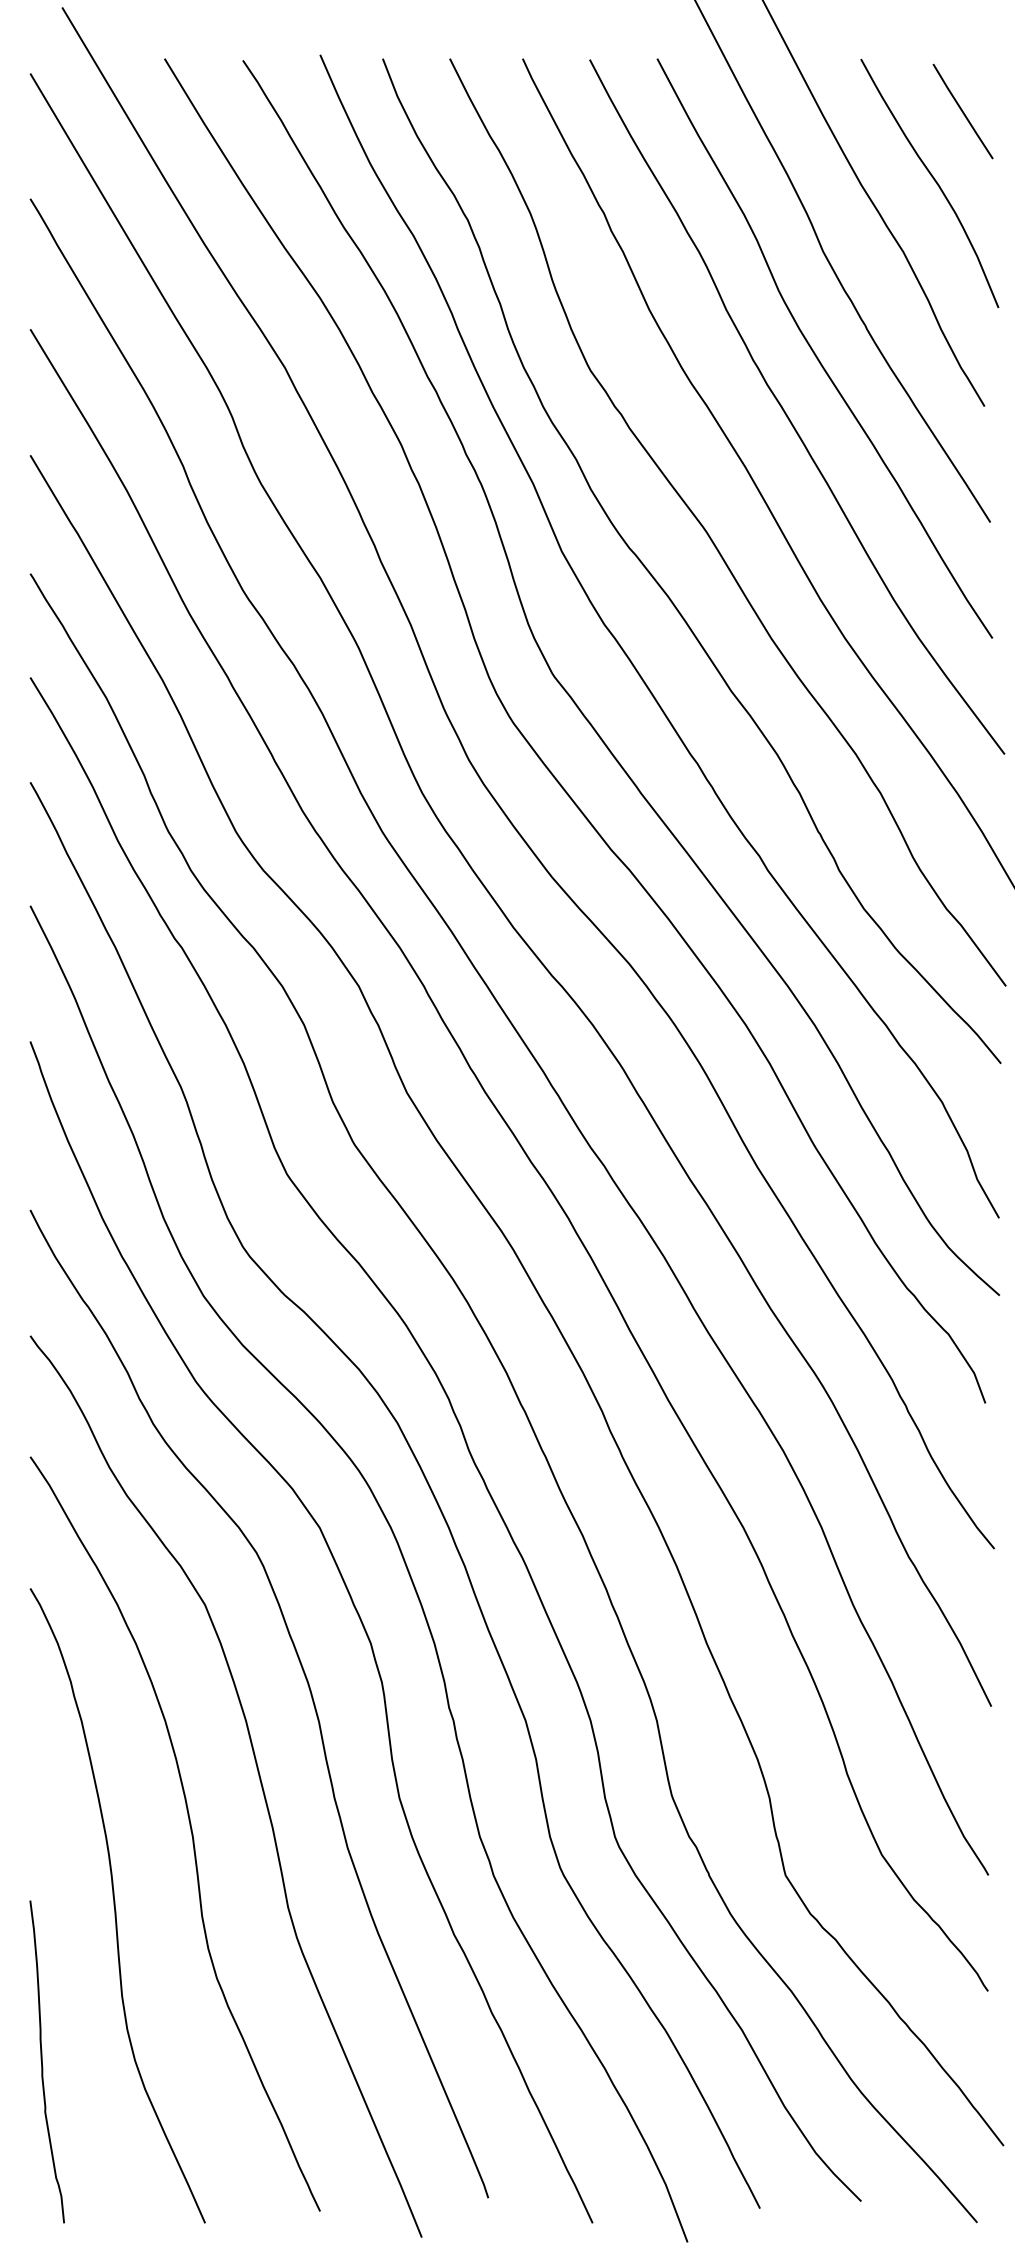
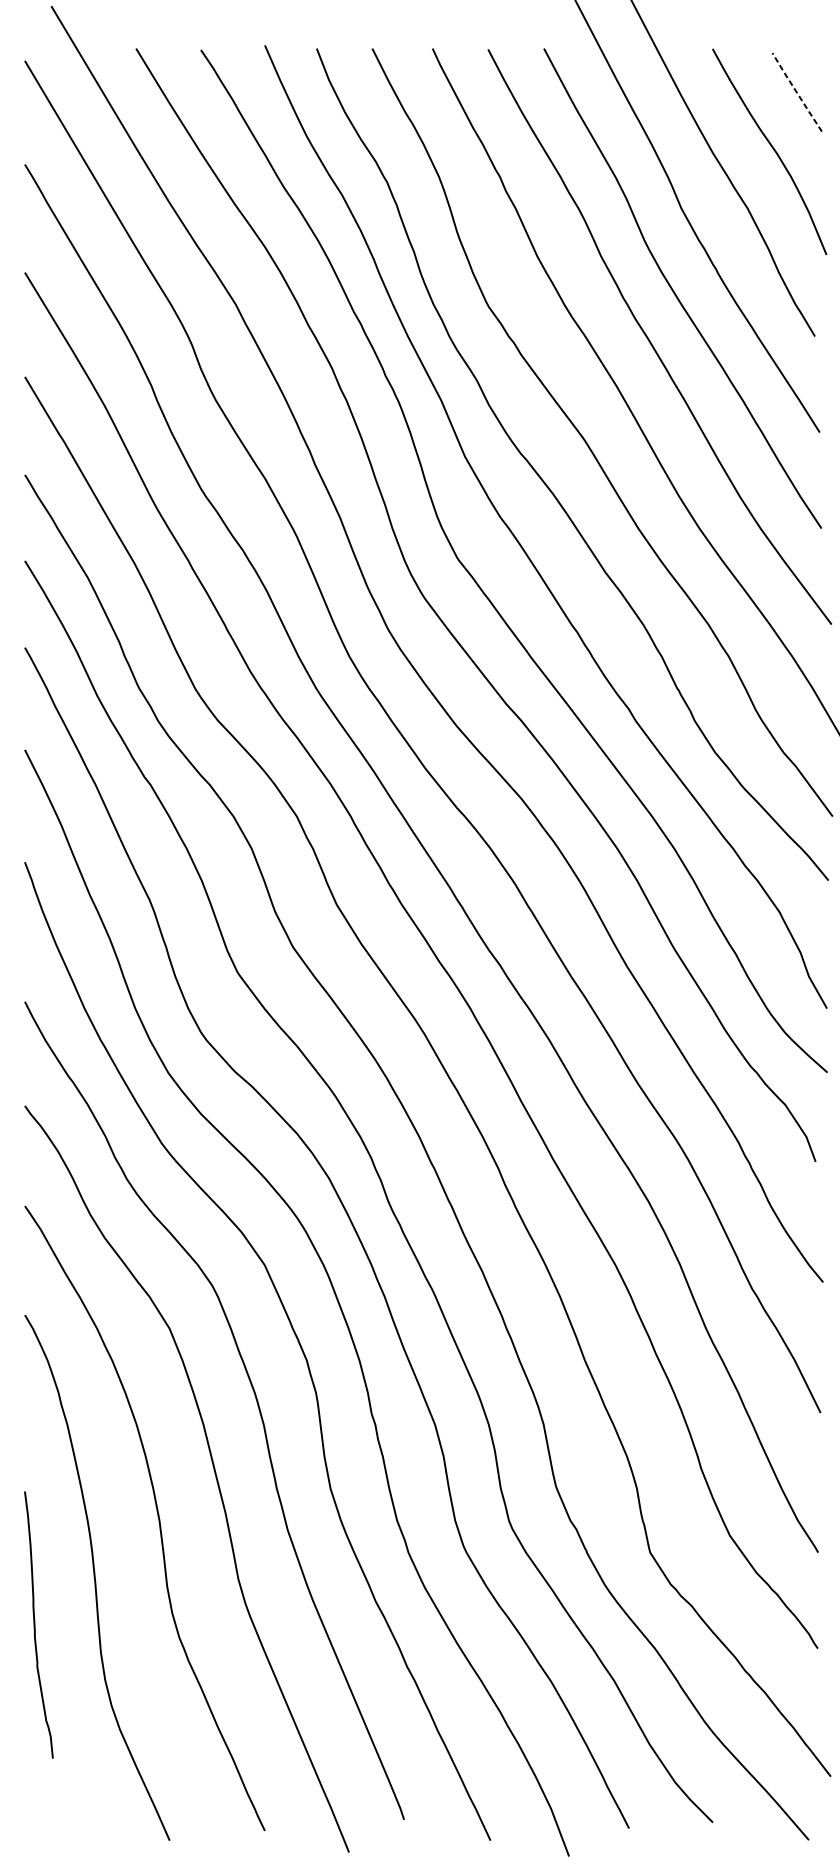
line: (962, 111) -> (796, 92), solid -> dashed
curve: (42, 2061) -> (35, 1624), moved

